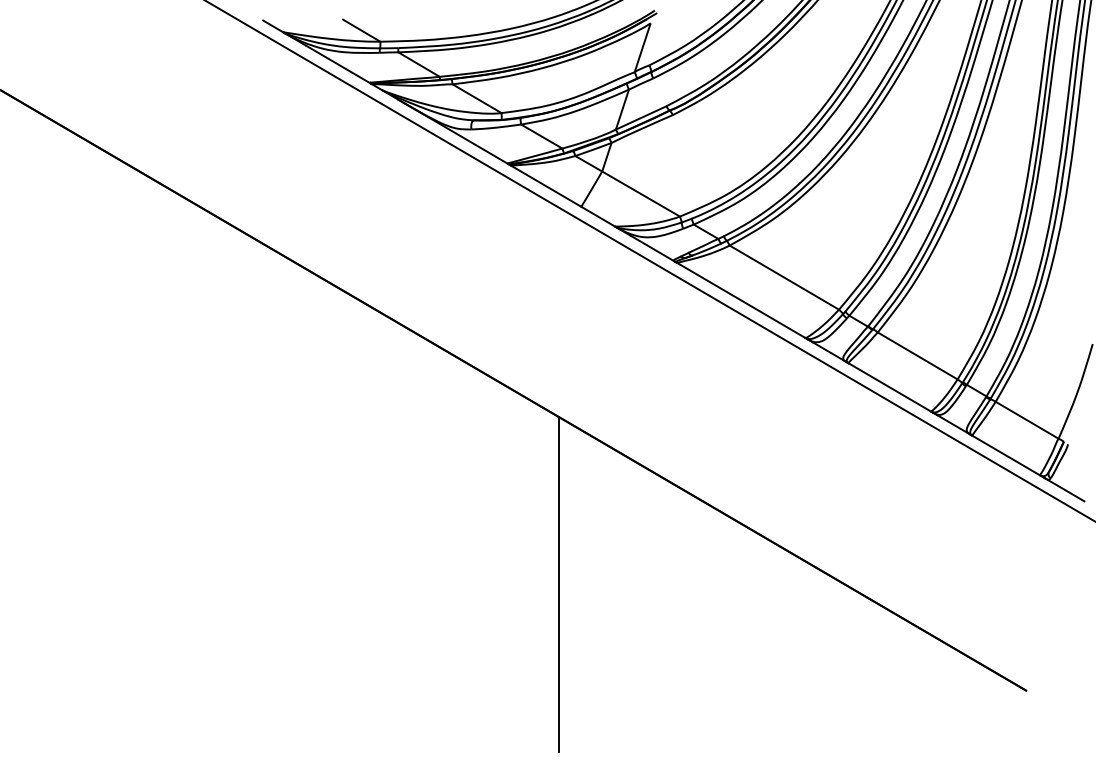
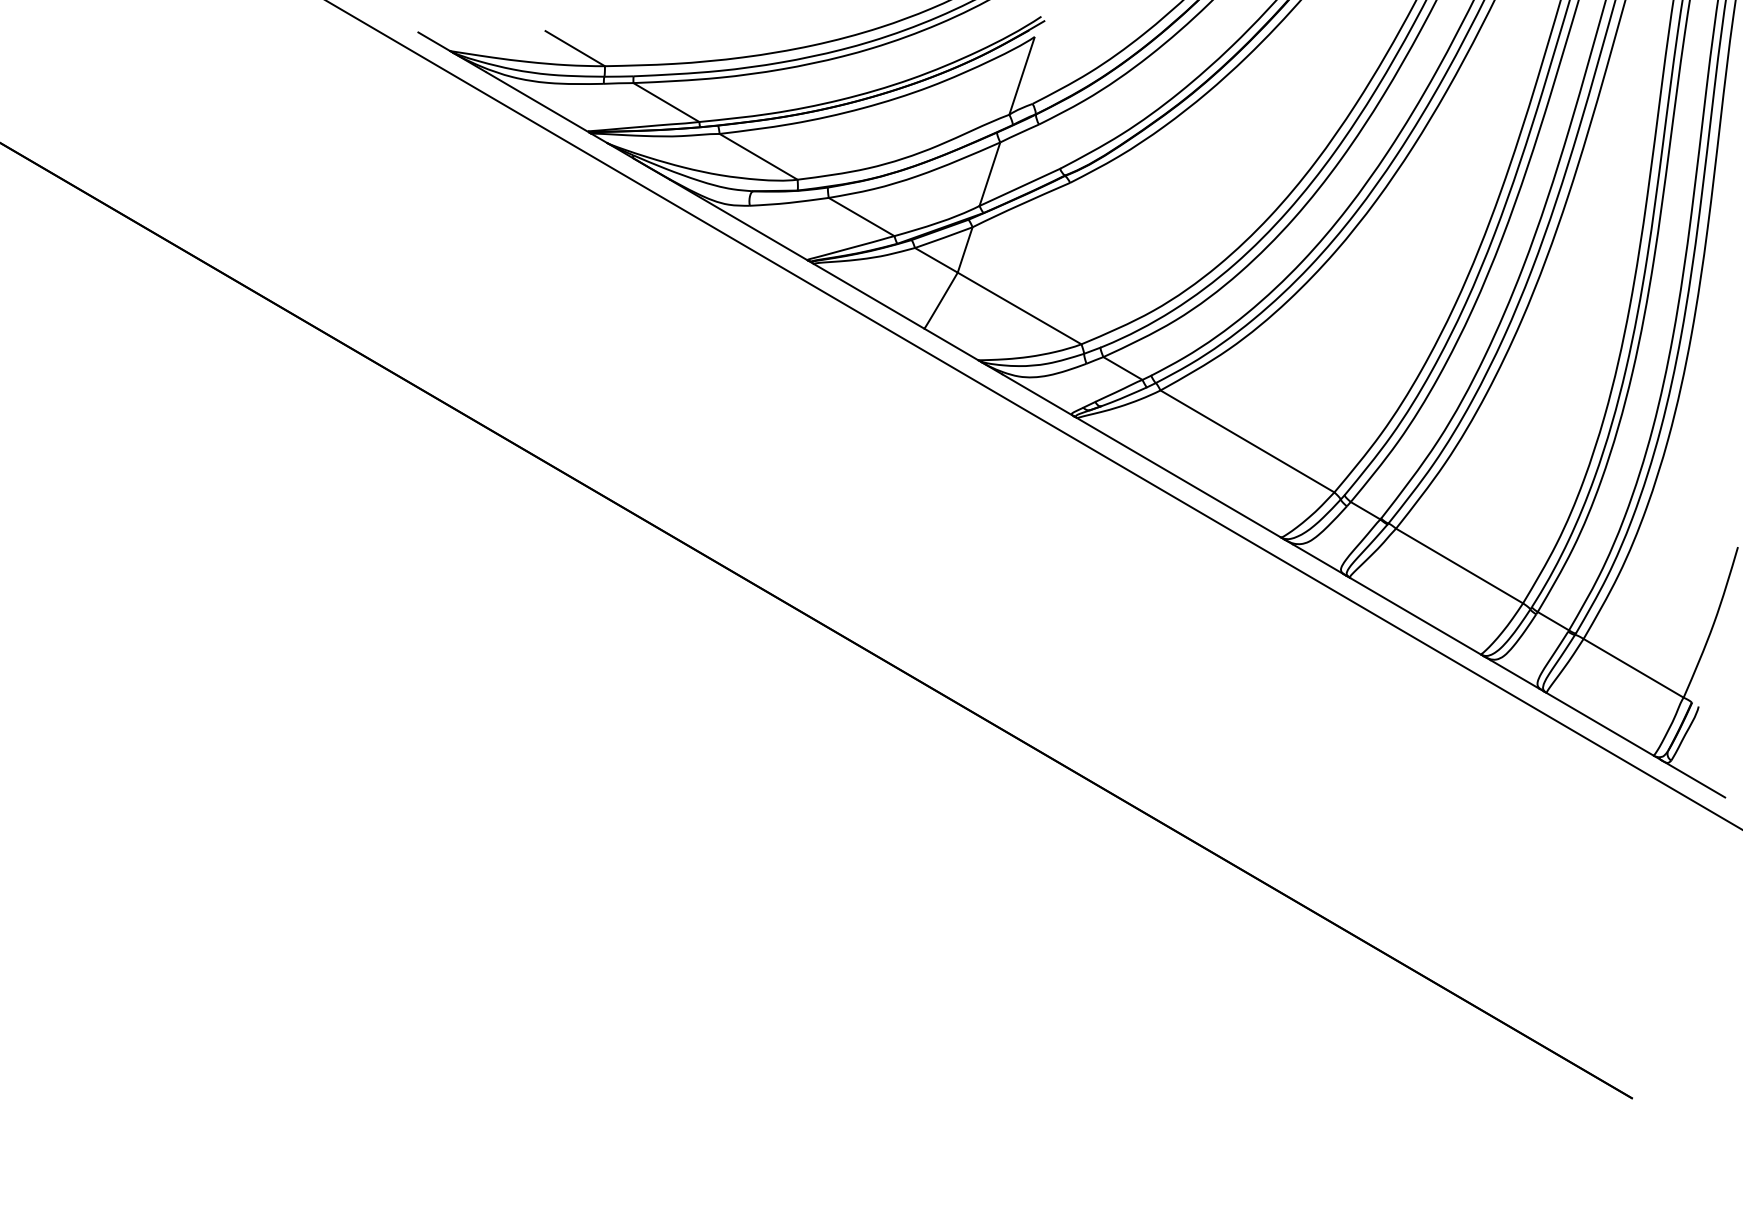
line: (559, 584) -> (889, 929), removed

